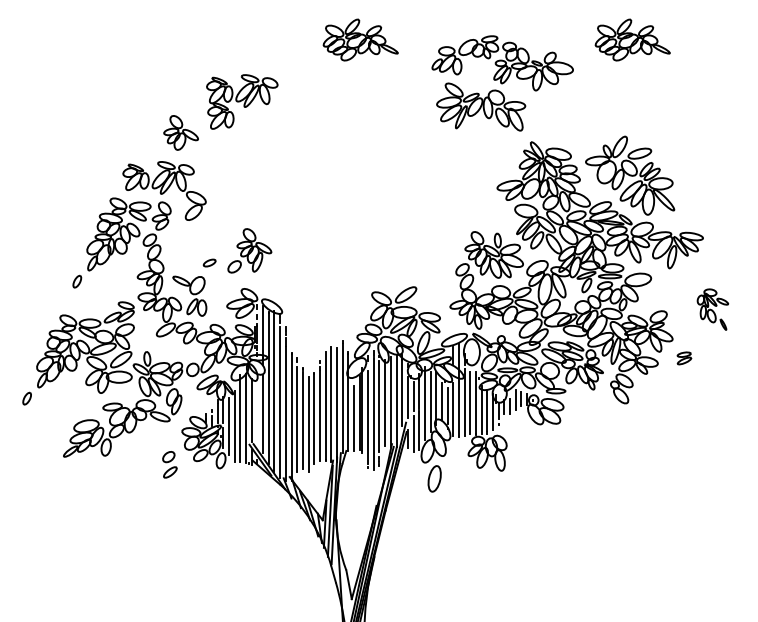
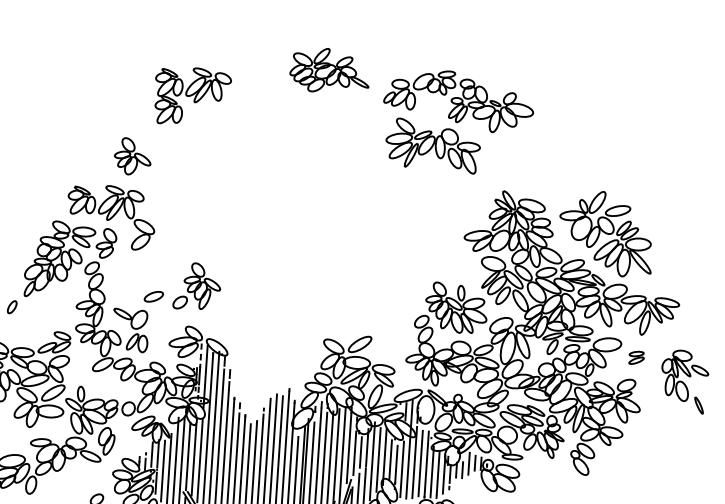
part: (632, 39) -> (618, 89), removed
part: (502, 83) -> (457, 122), moved
part: (242, 101) -> (192, 96), moved
part: (209, 262) -> (153, 296), size x1.43
part: (712, 309) -> (684, 381), size x1.43
part: (684, 358) -> (636, 358), moved
line: (257, 413) -> (194, 459), added

